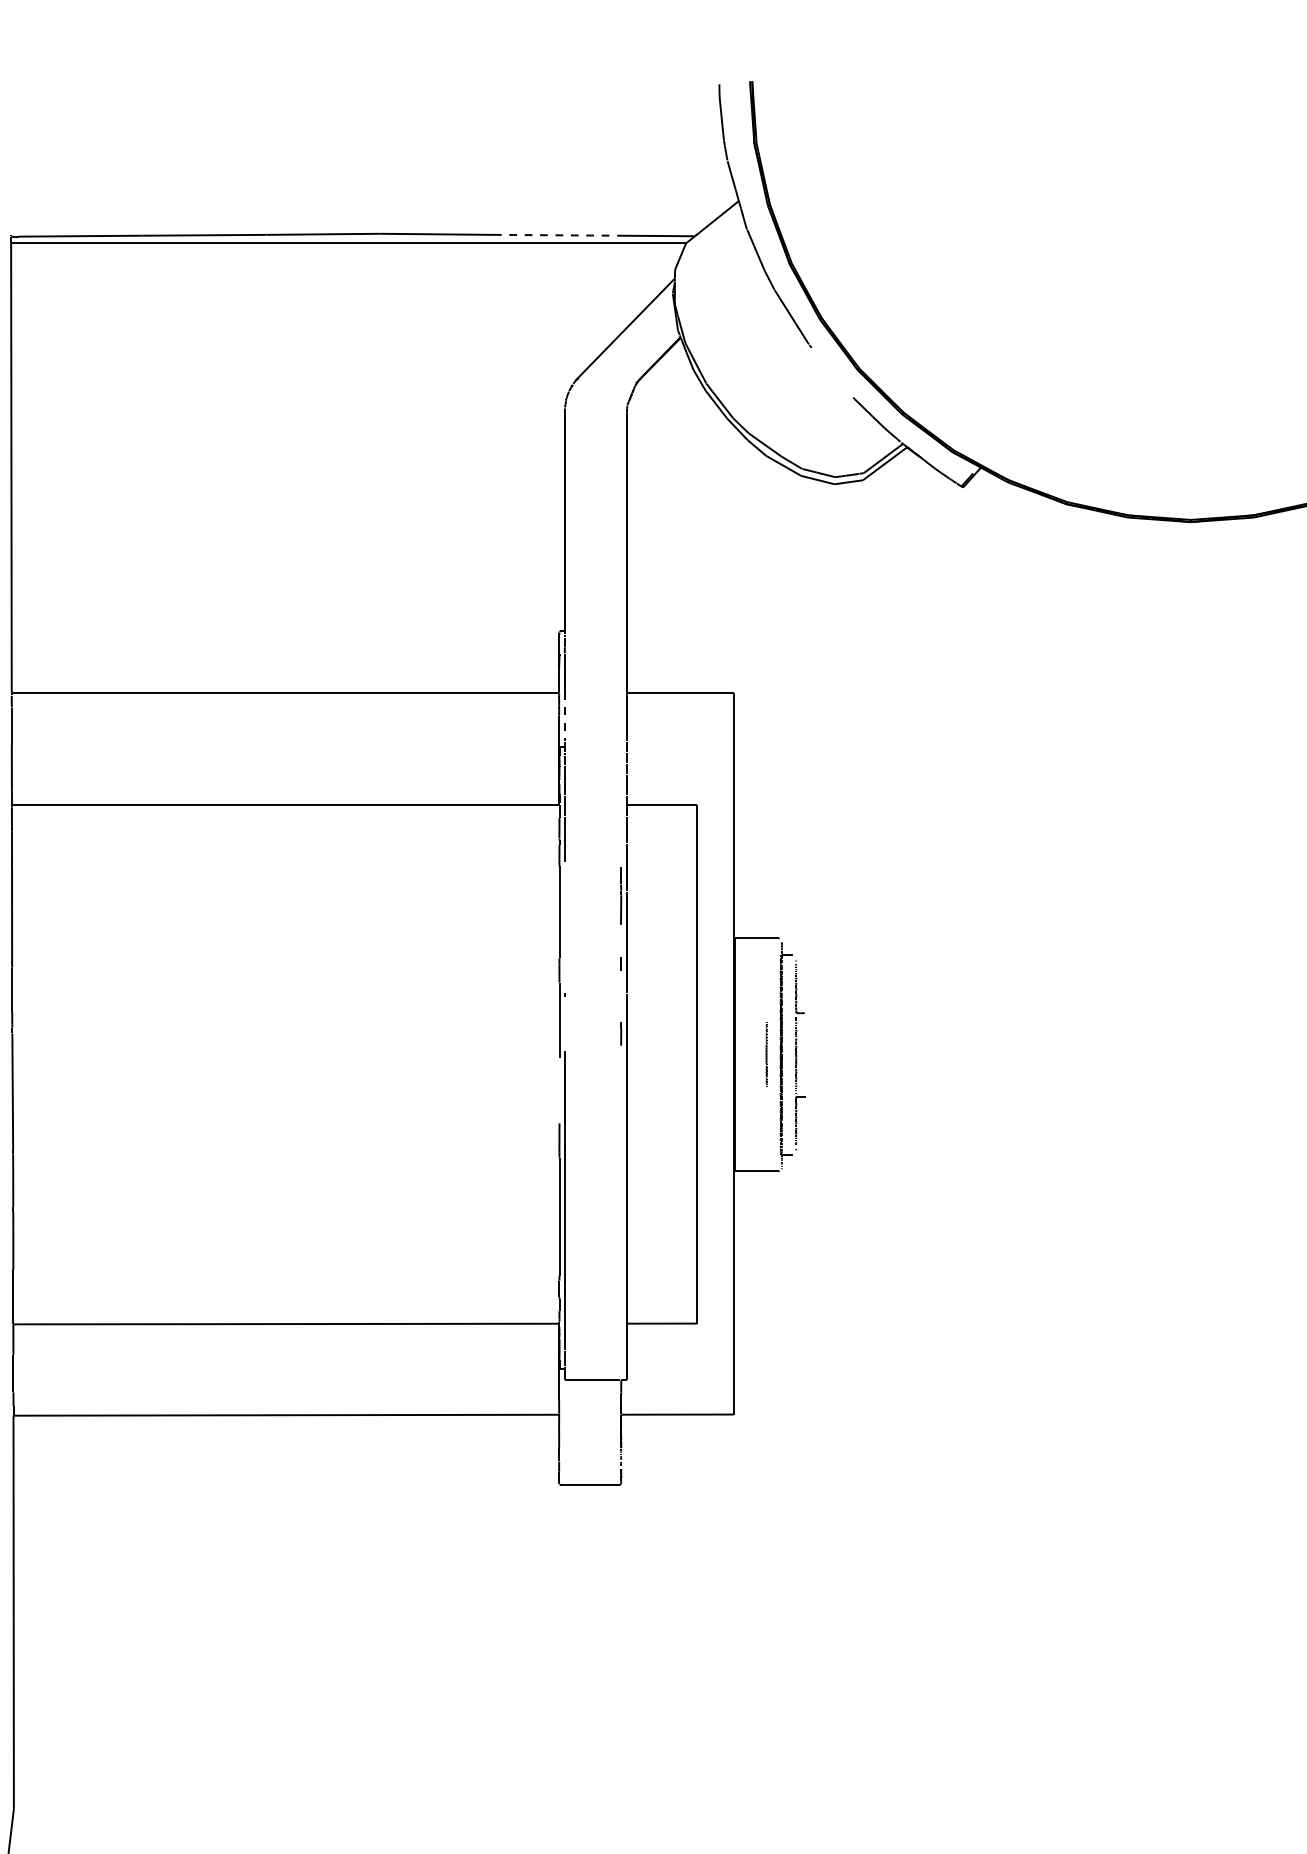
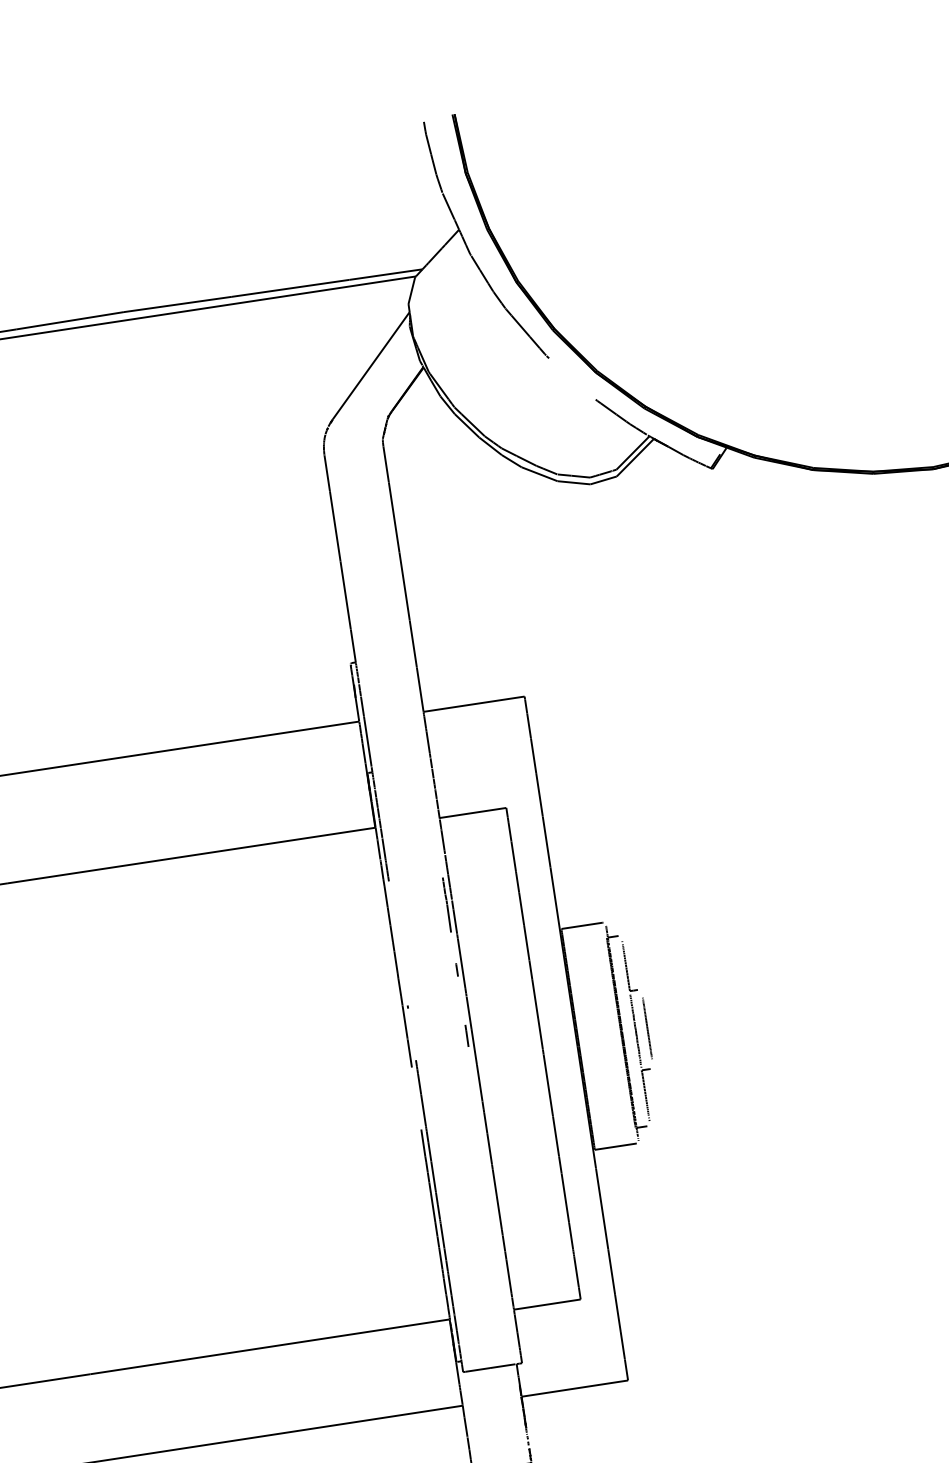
line: (555, 235) -> (290, 288), dashed -> solid
line: (564, 716) -> (367, 743), dashed -> solid
line: (766, 1054) -> (647, 1028), moved

